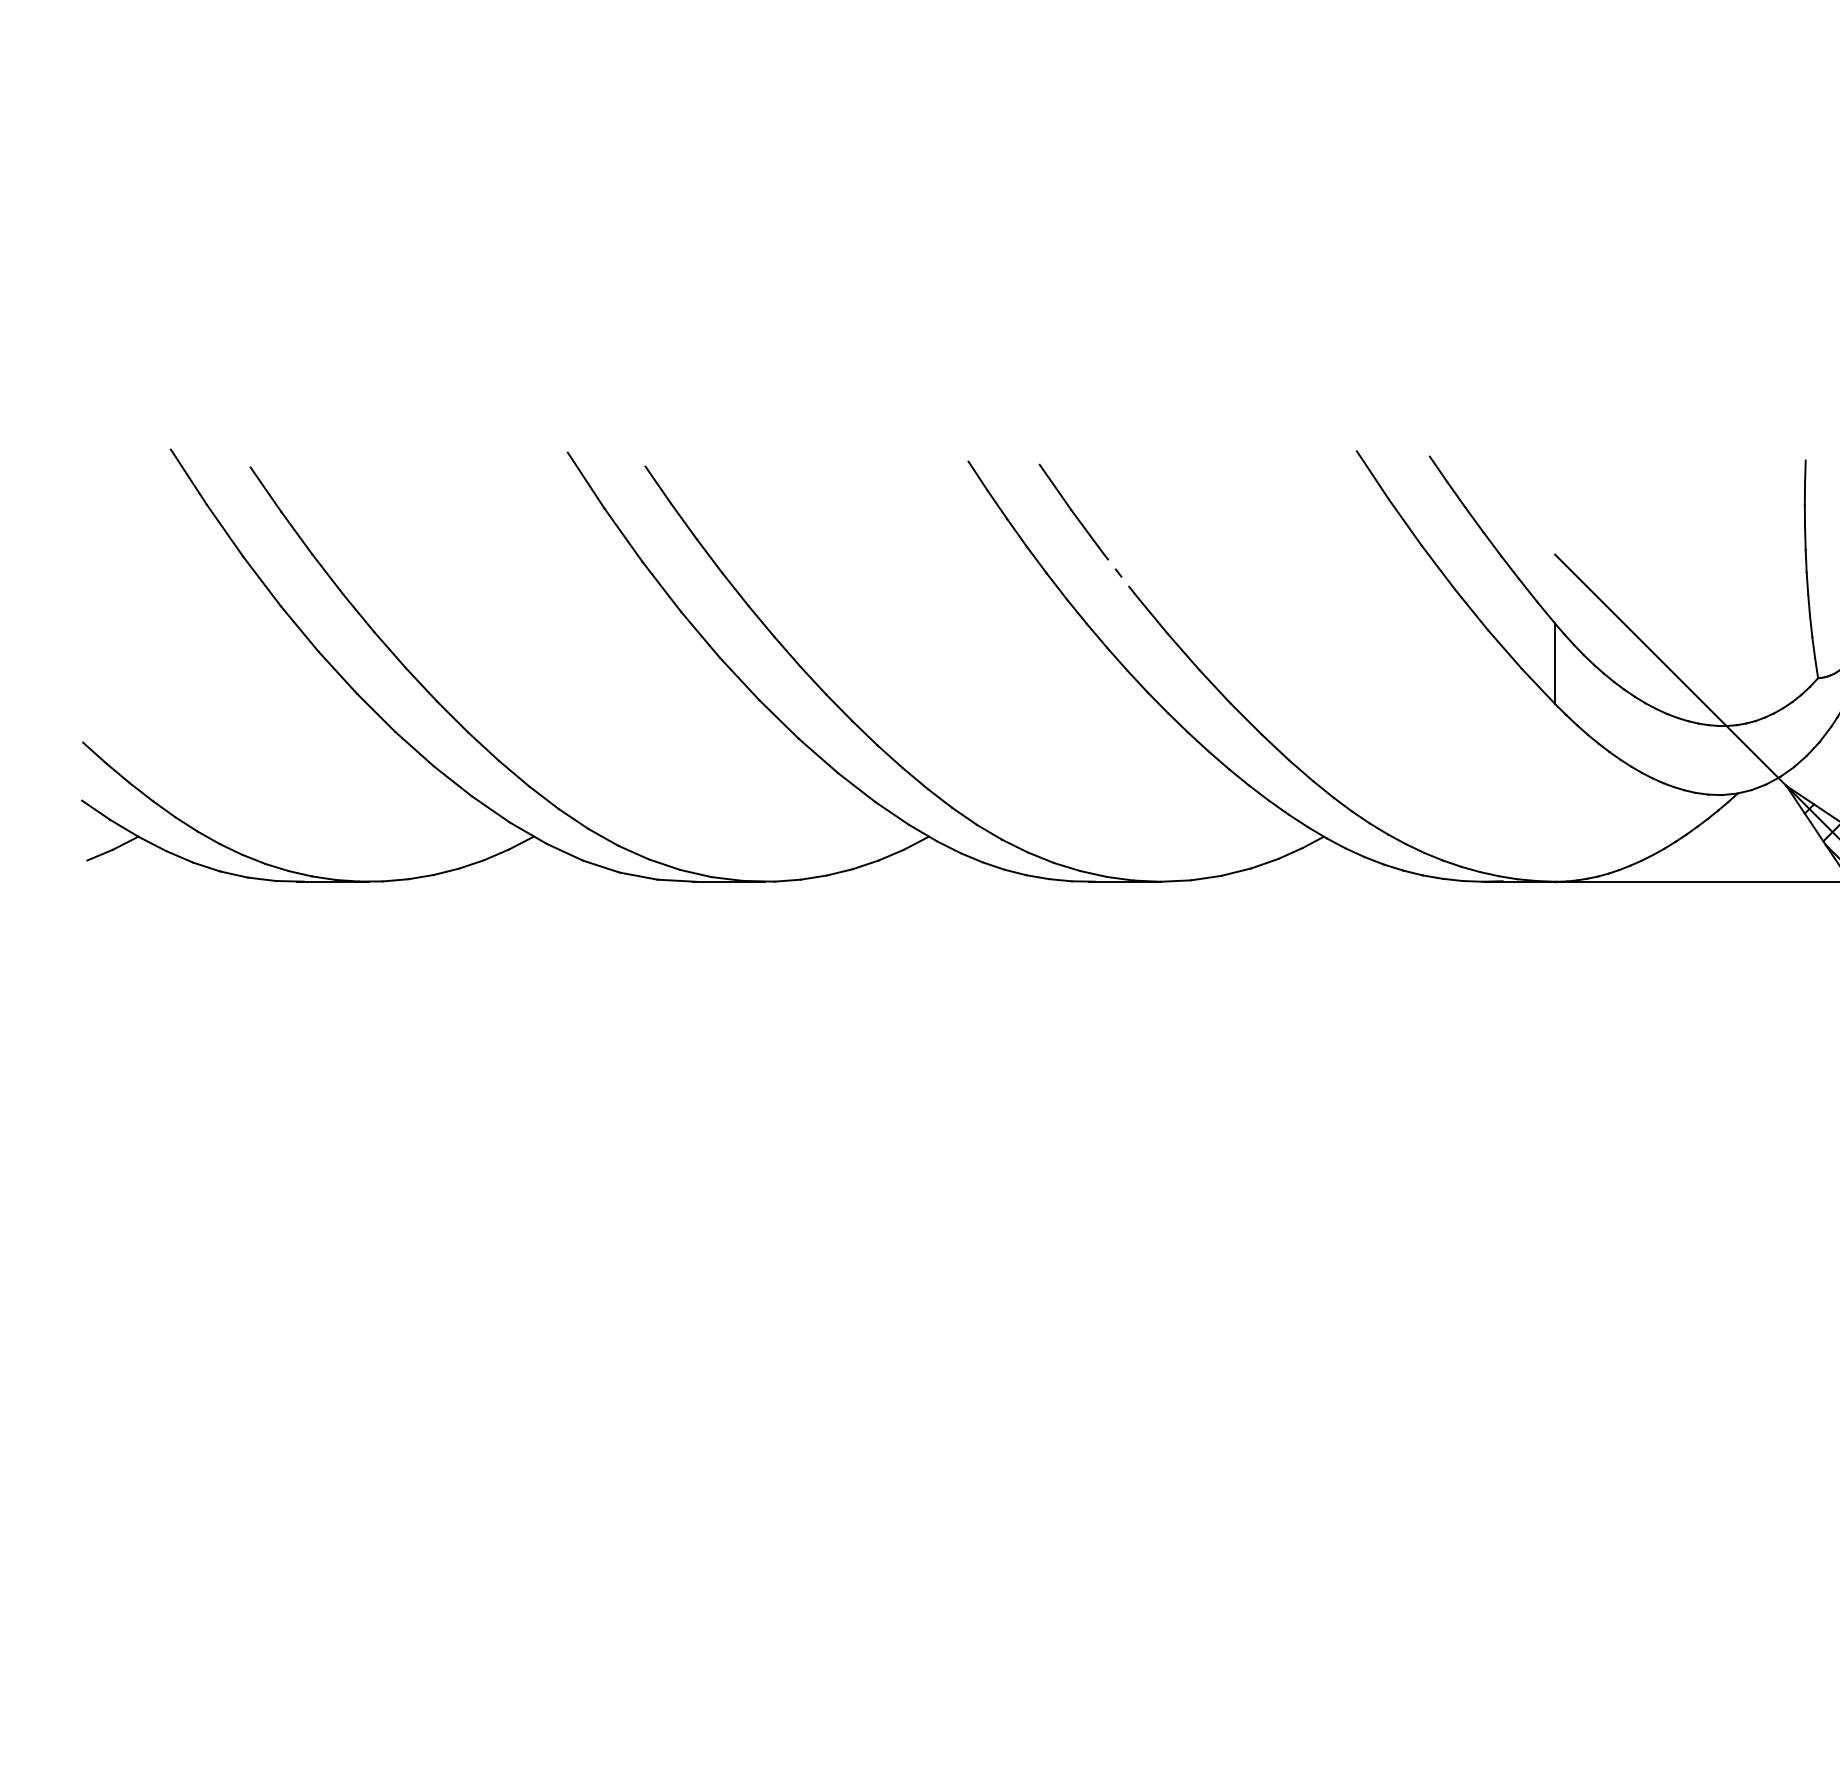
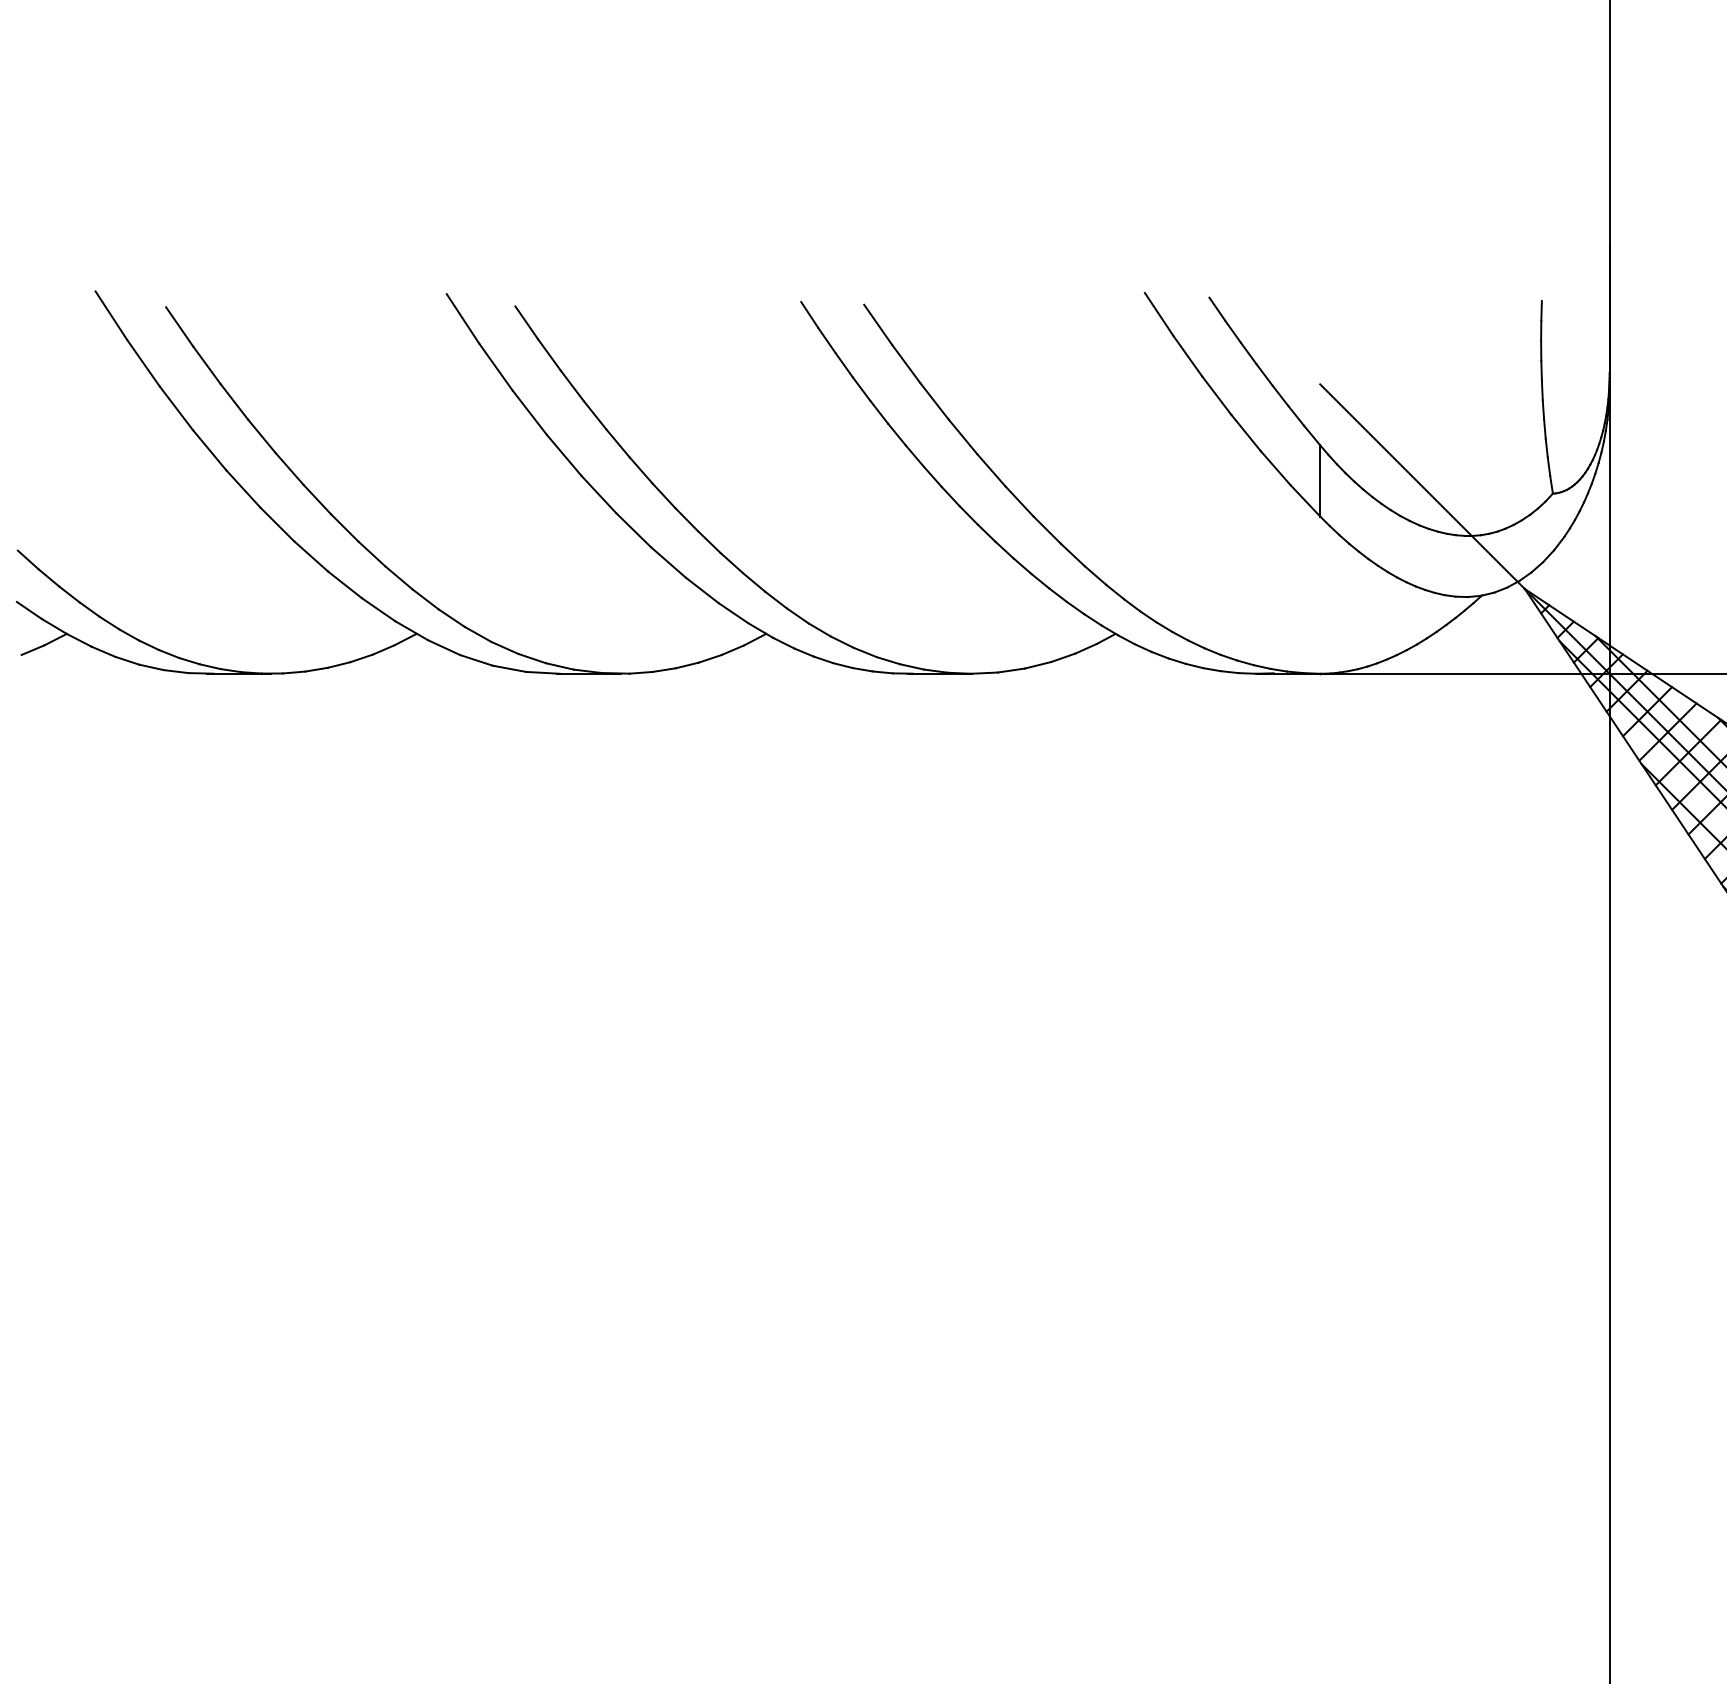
line: (1119, 574) -> (934, 401), dashed -> solid

